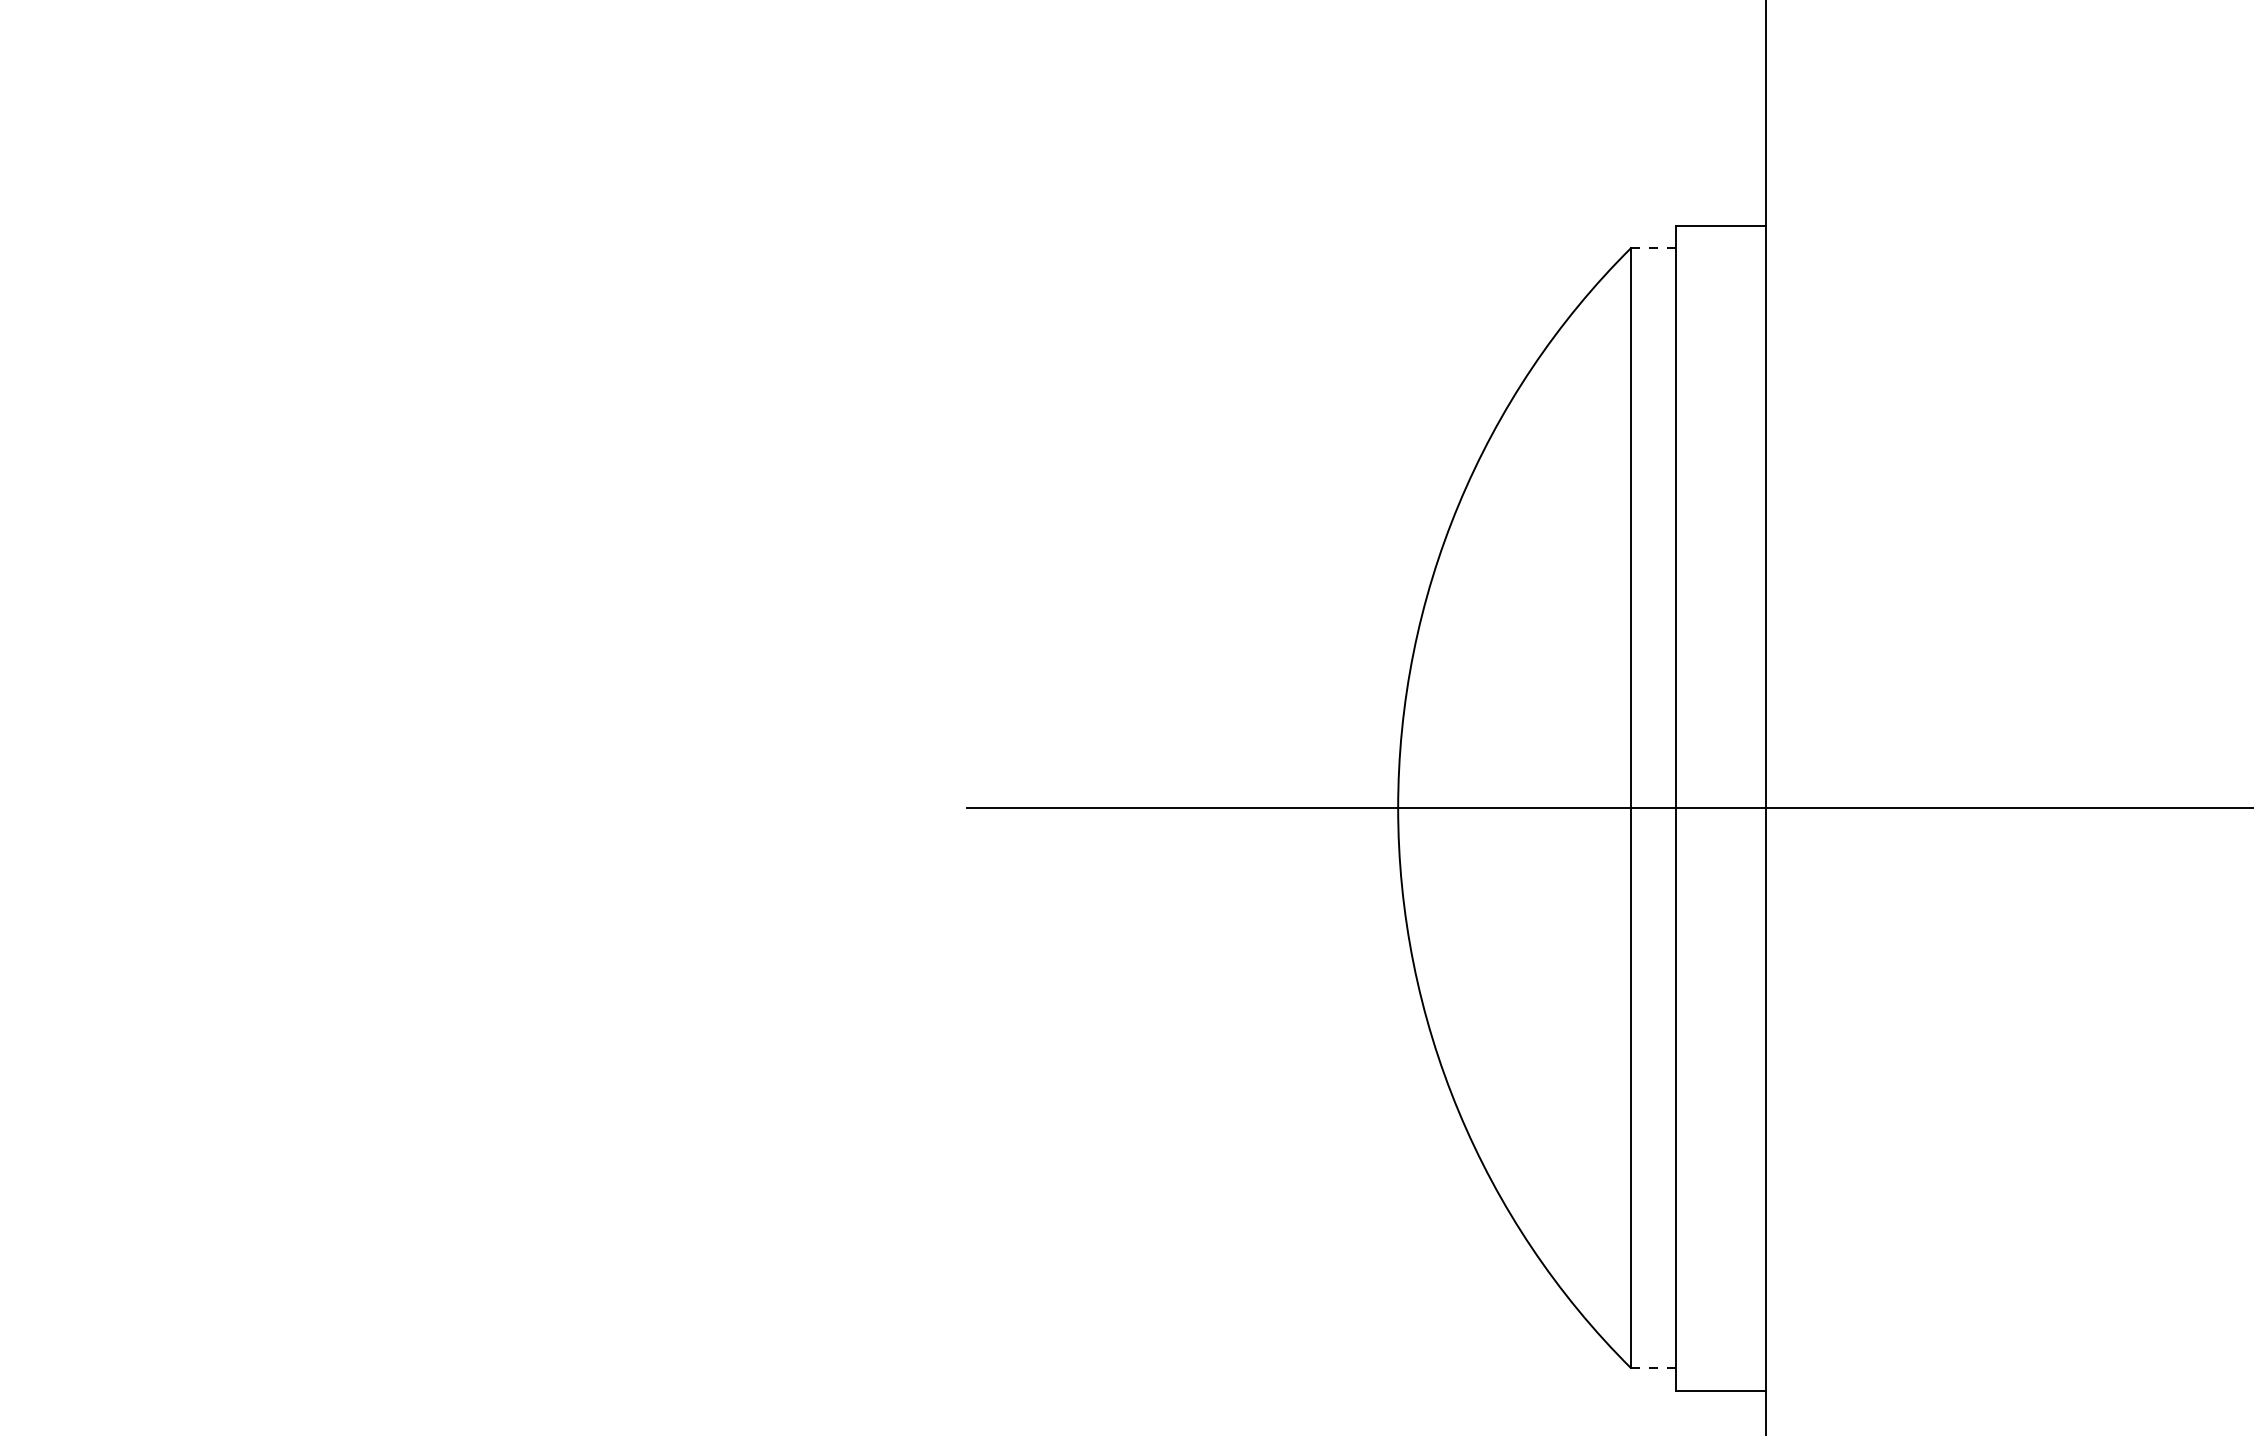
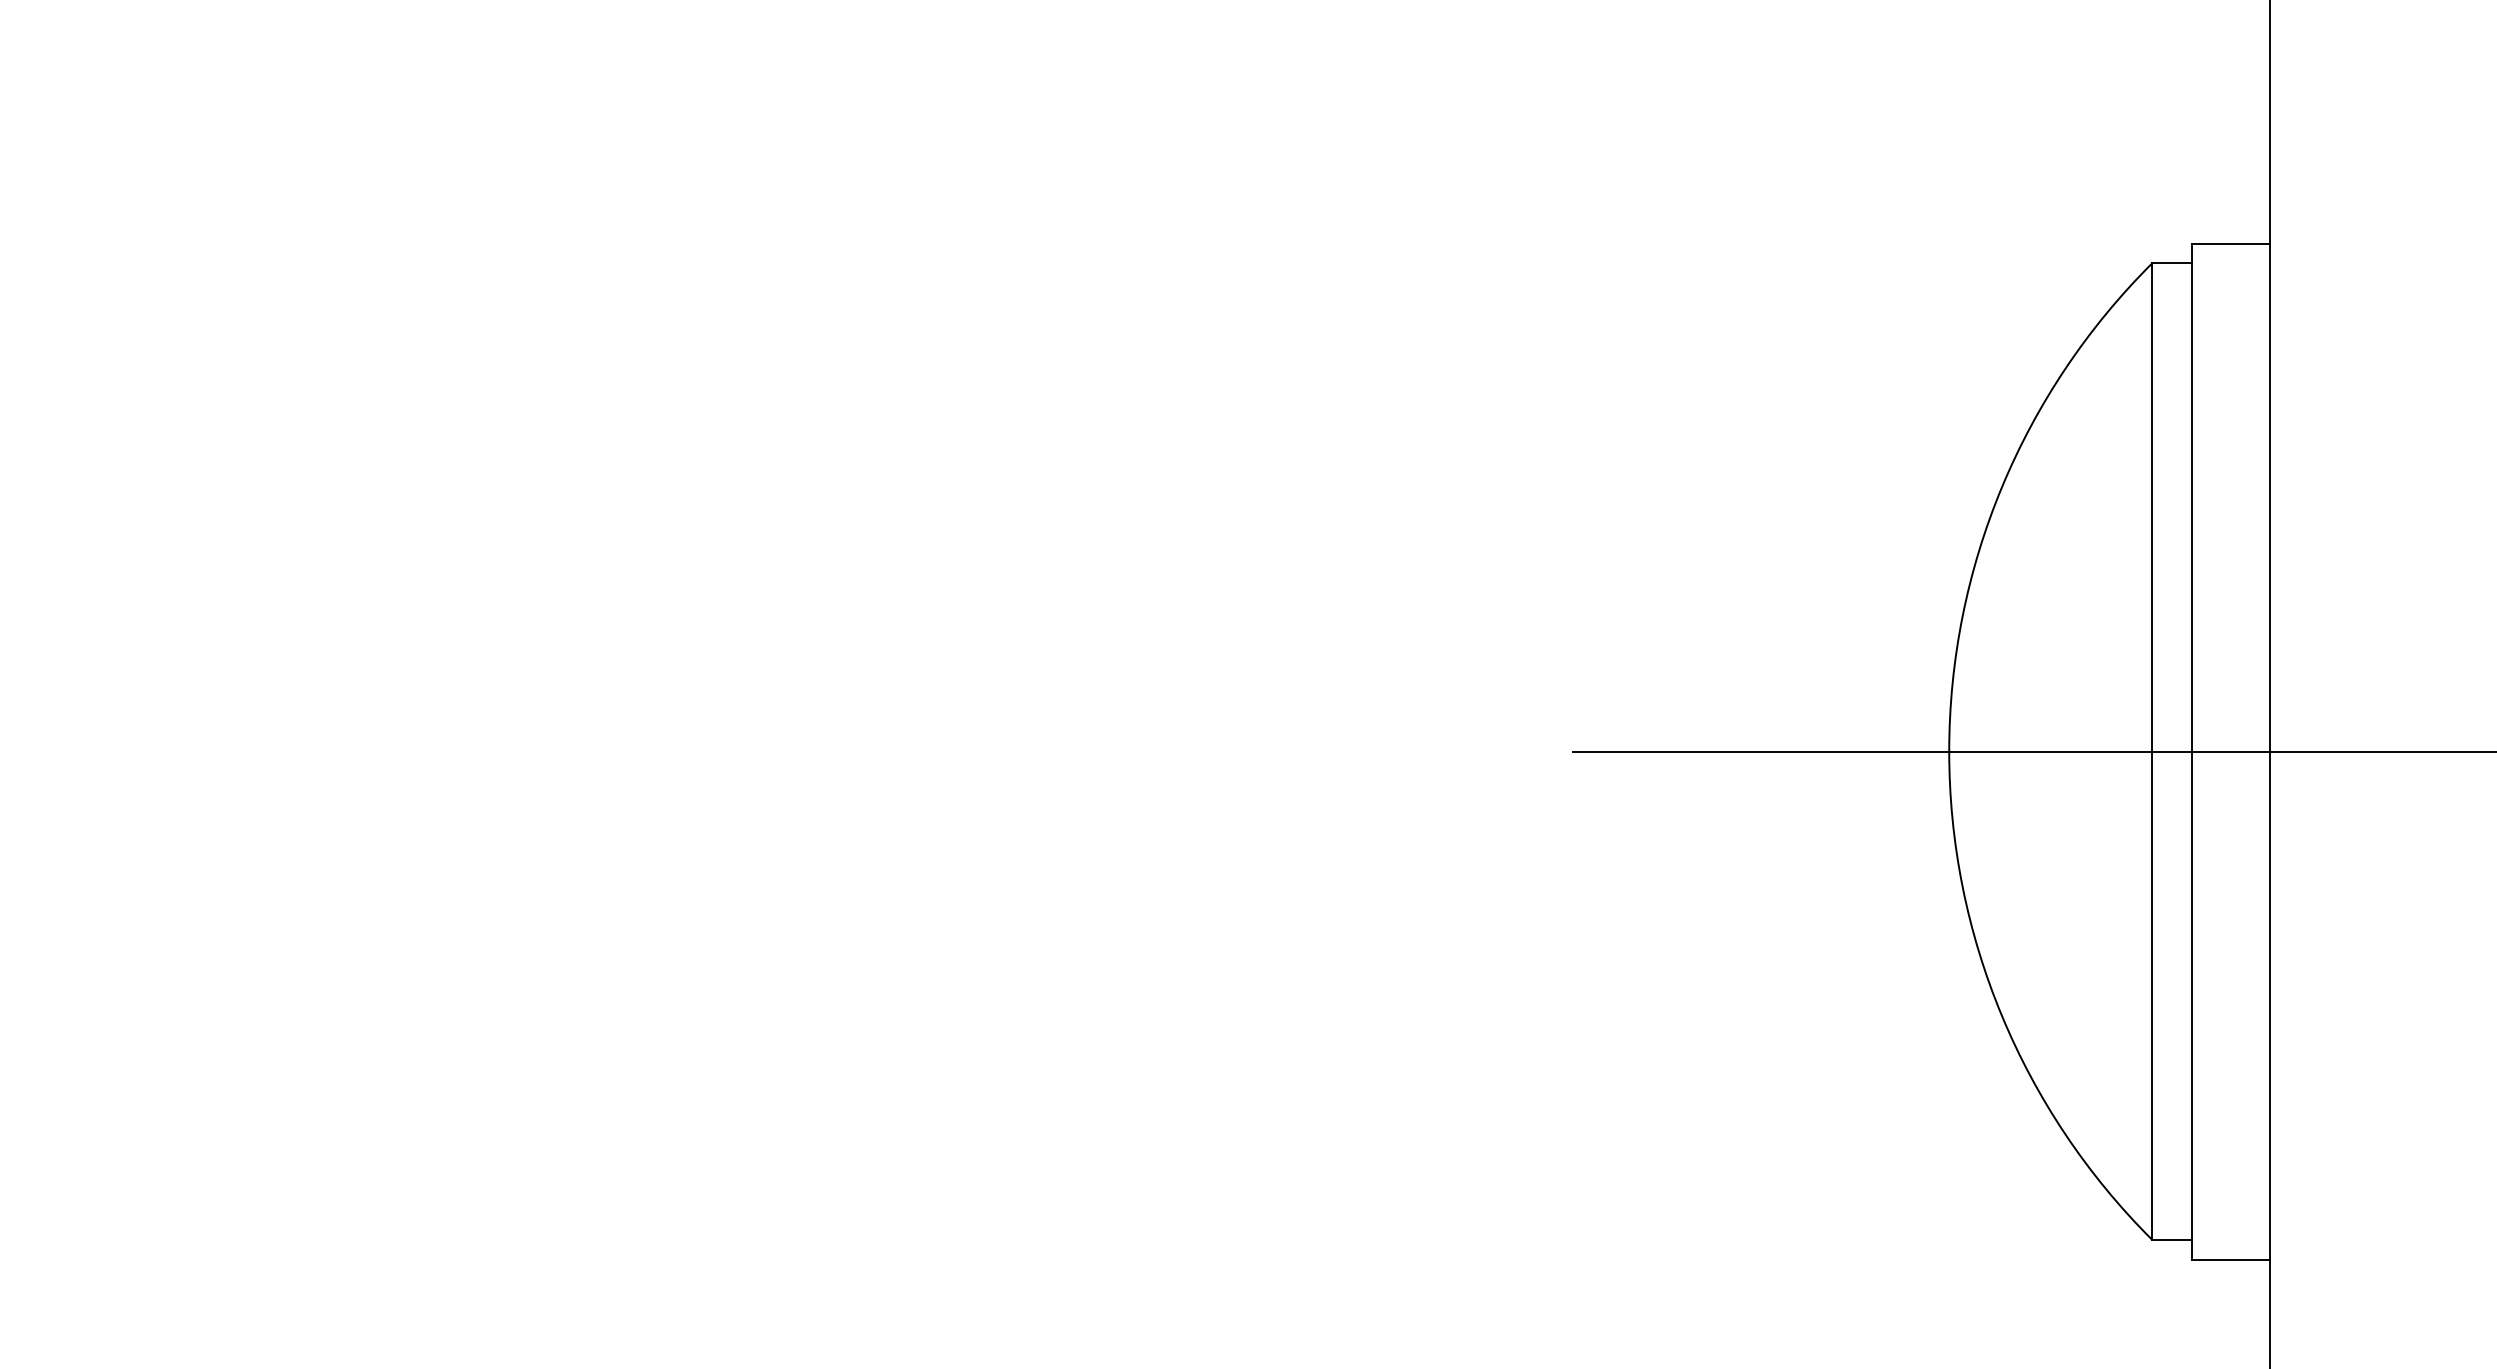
line: (1653, 248) -> (2171, 263), dashed -> solid
line: (1653, 1368) -> (2171, 1240), dashed -> solid

